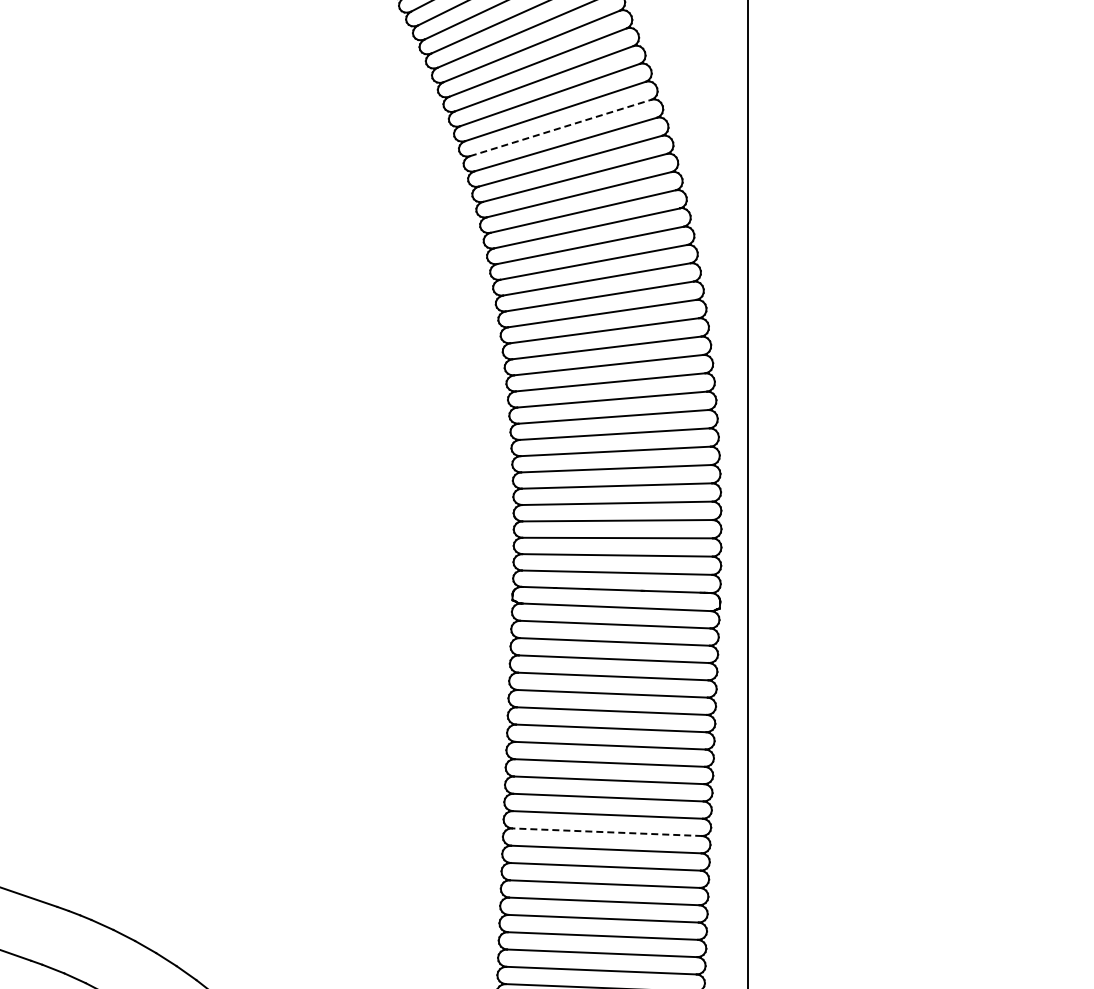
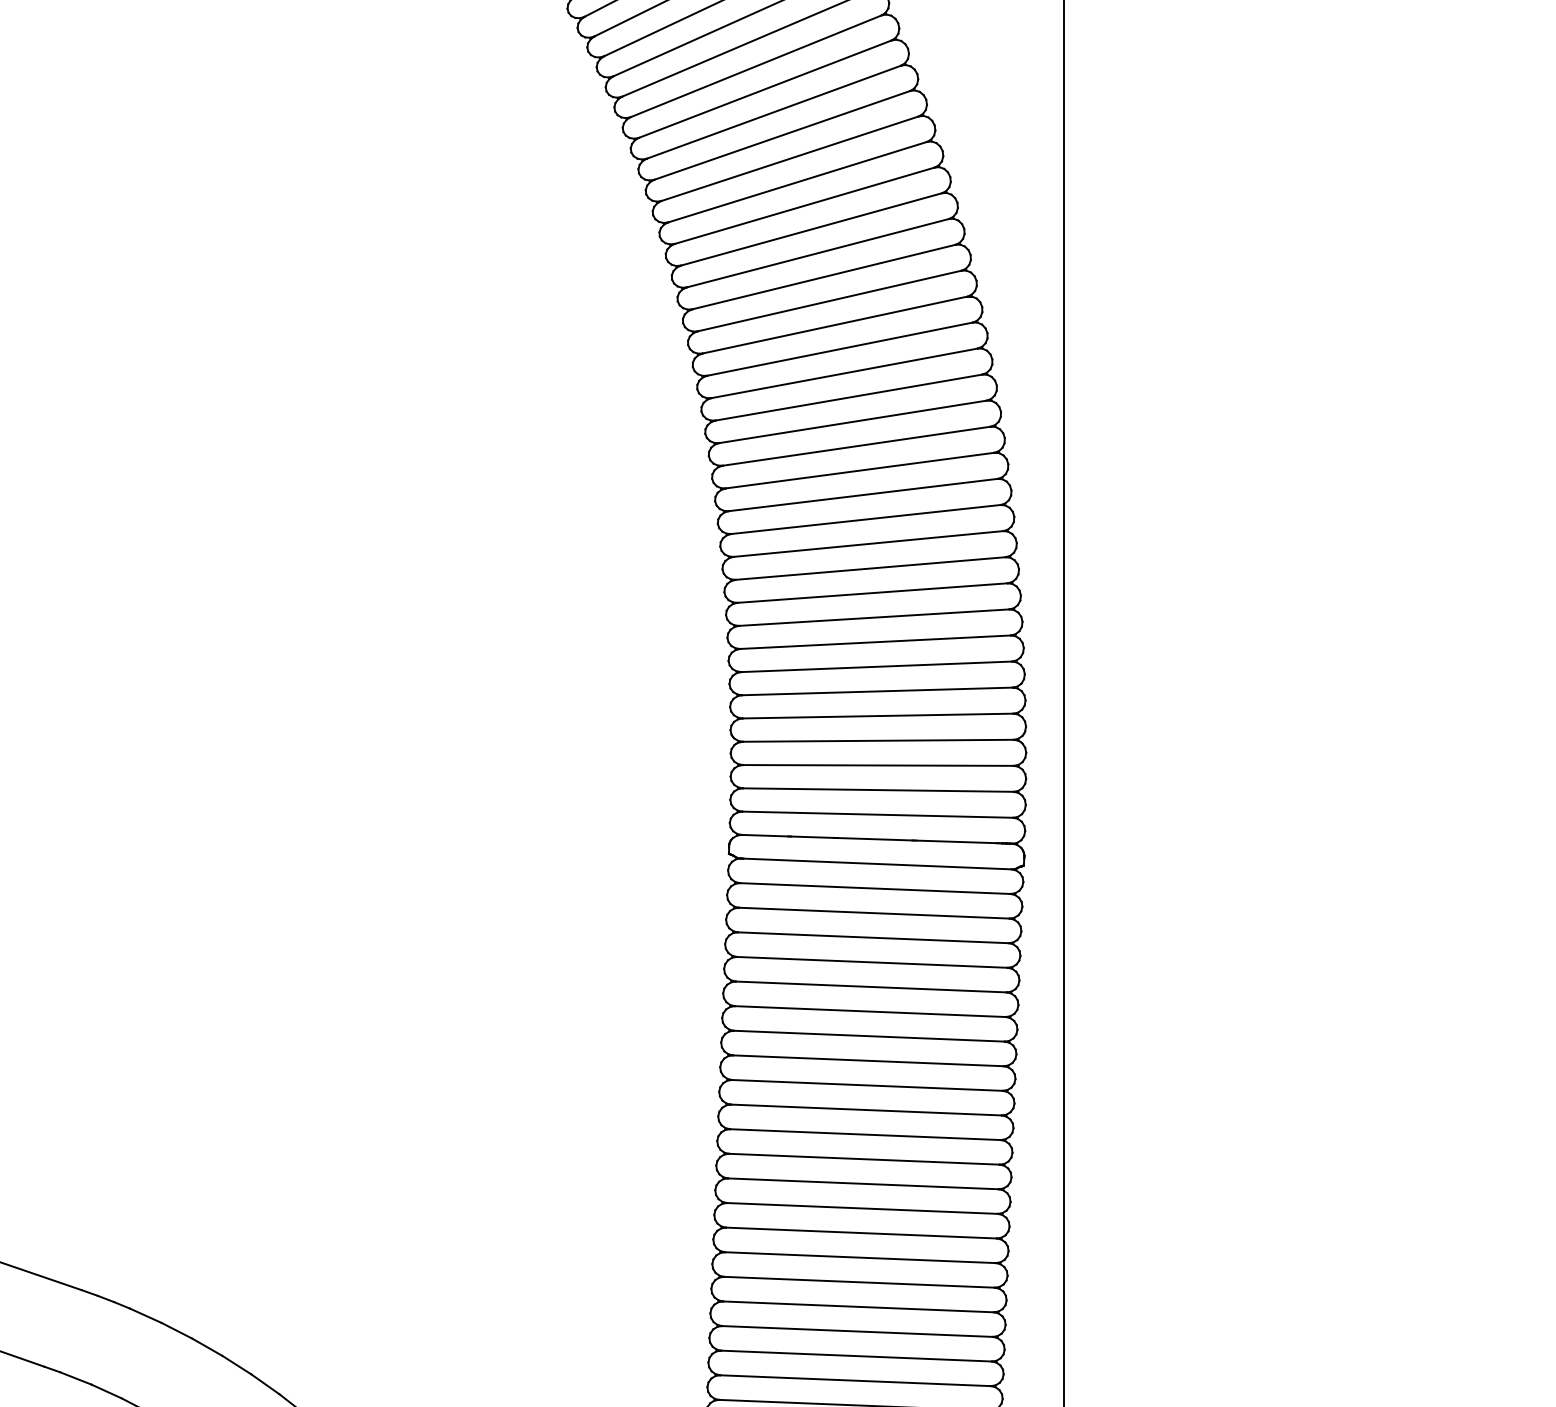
line: (561, 127) -> (798, 181), dashed -> solid
line: (606, 832) -> (862, 1184), dashed -> solid

